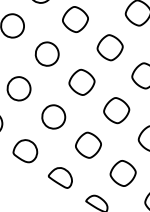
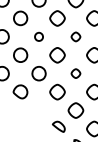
part: (109, 47) -> (75, 36), size x0.6
part: (46, 53) -> (38, 36), size x0.6
part: (115, 110) -> (75, 73), size x0.6
part: (59, 178) -> (38, 109), removed

